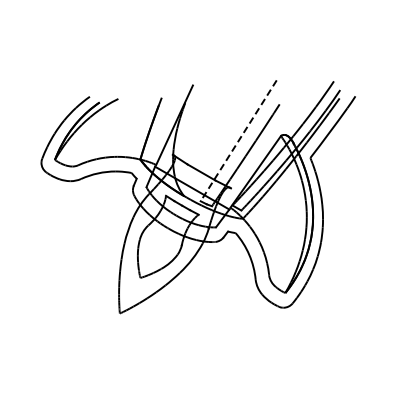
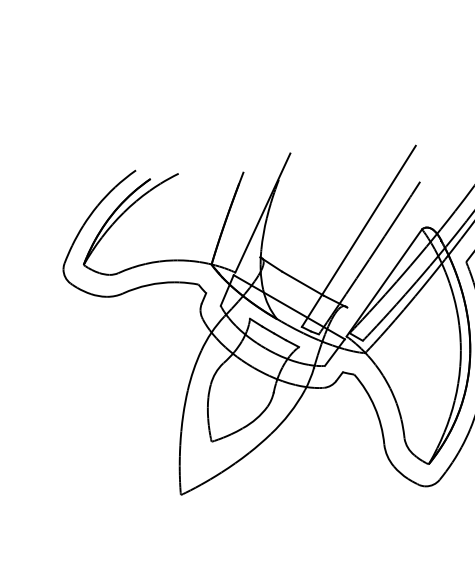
line: (238, 141) -> (358, 237), dashed -> solid

